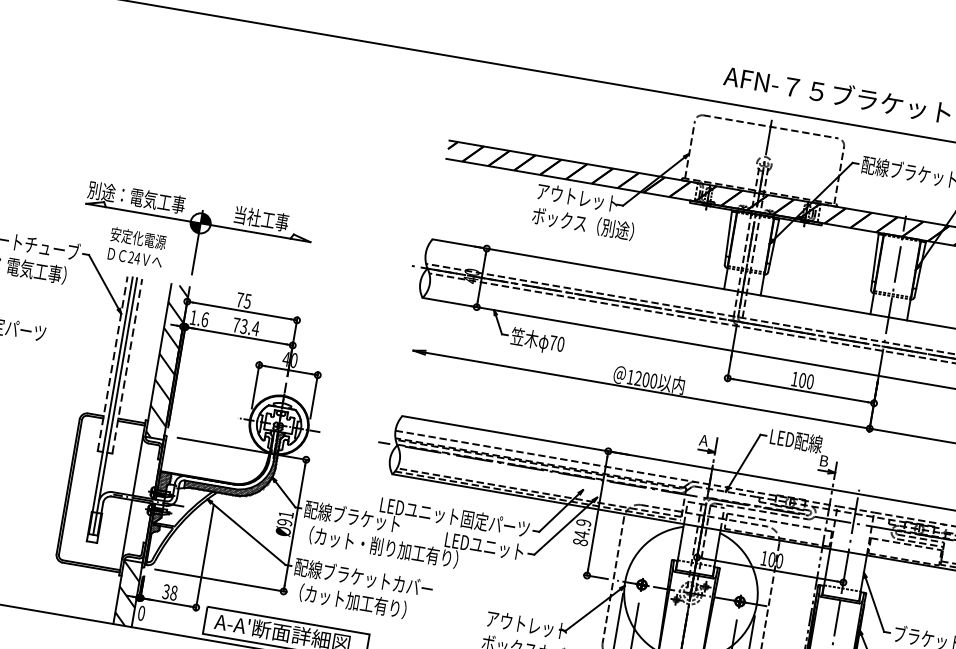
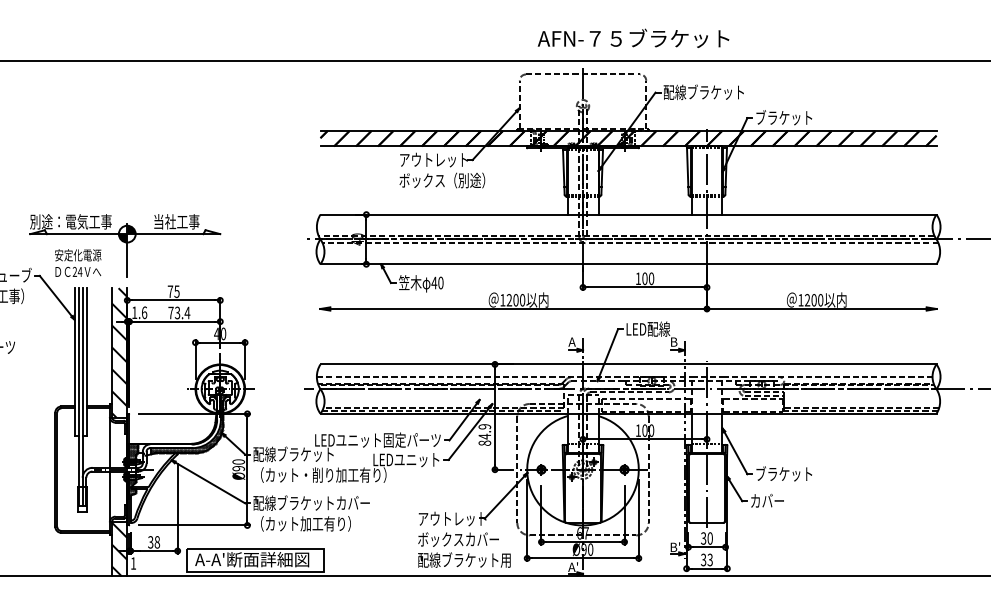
text: (553, 342) -> (434, 282), 70 -> 40
line: (112, 364) -> (74, 362), dashed -> solid
line: (127, 366) -> (87, 362), dashed -> solid
text: (286, 514) -> (238, 461), Ø91 -> Ø90
text: (141, 613) -> (133, 563), 0 -> 1

